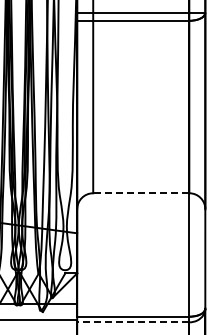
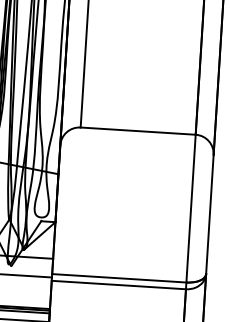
line: (140, 193) -> (137, 131), dashed -> solid
line: (132, 322) -> (117, 285), dashed -> solid

